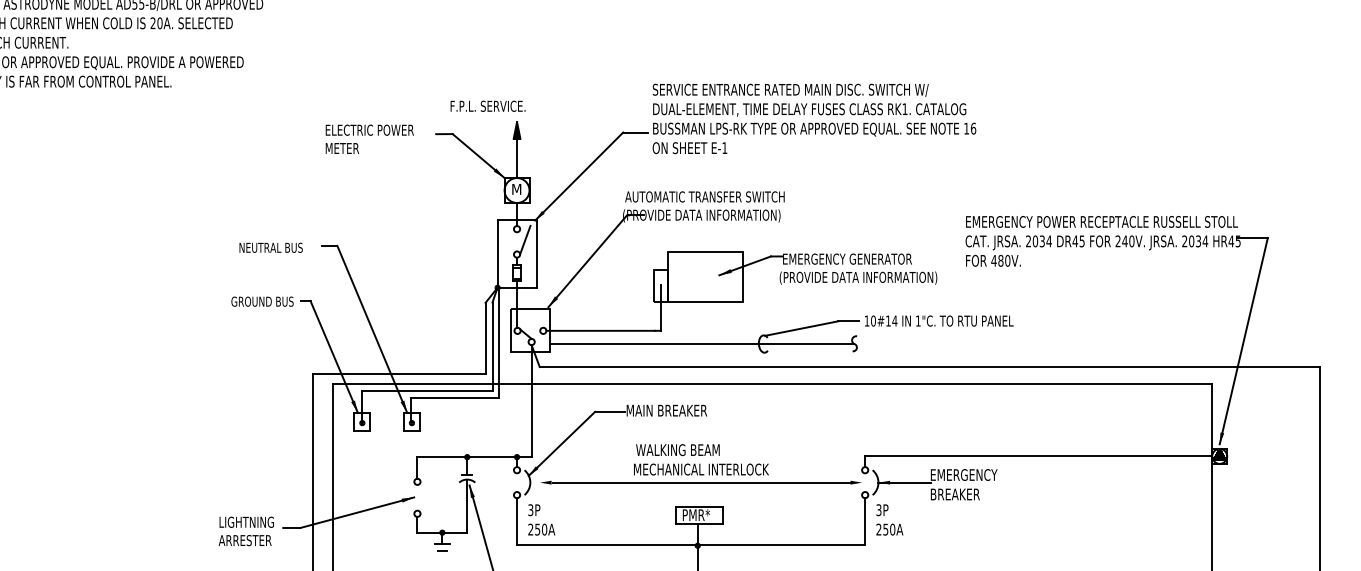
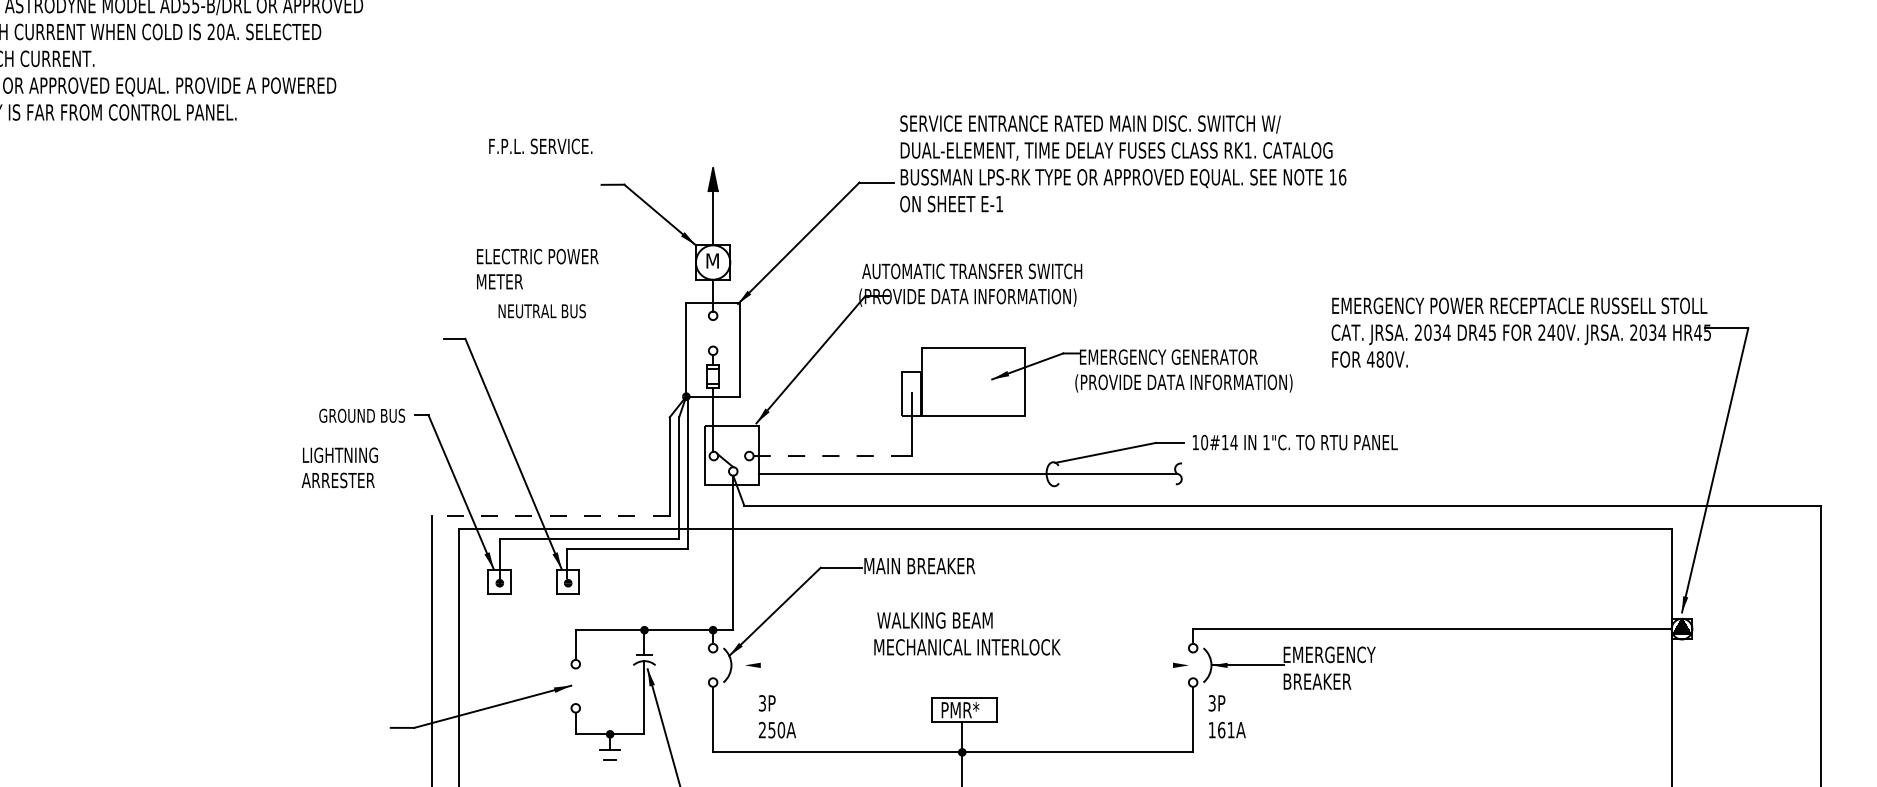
text: (487, 105) -> (539, 145), moved
text: (369, 138) -> (537, 268), moved
line: (525, 239) -> (724, 330), removed
text: (270, 247) -> (541, 310), moved
line: (601, 330) -> (829, 455), solid -> dashed
line: (398, 374) -> (549, 516), solid -> dashed
line: (700, 482) -> (966, 665), removed
text: (541, 519) -> (777, 716), moved
text: (885, 529) -> (1221, 729), 250A -> 161A
text: (245, 531) -> (338, 467), moved

